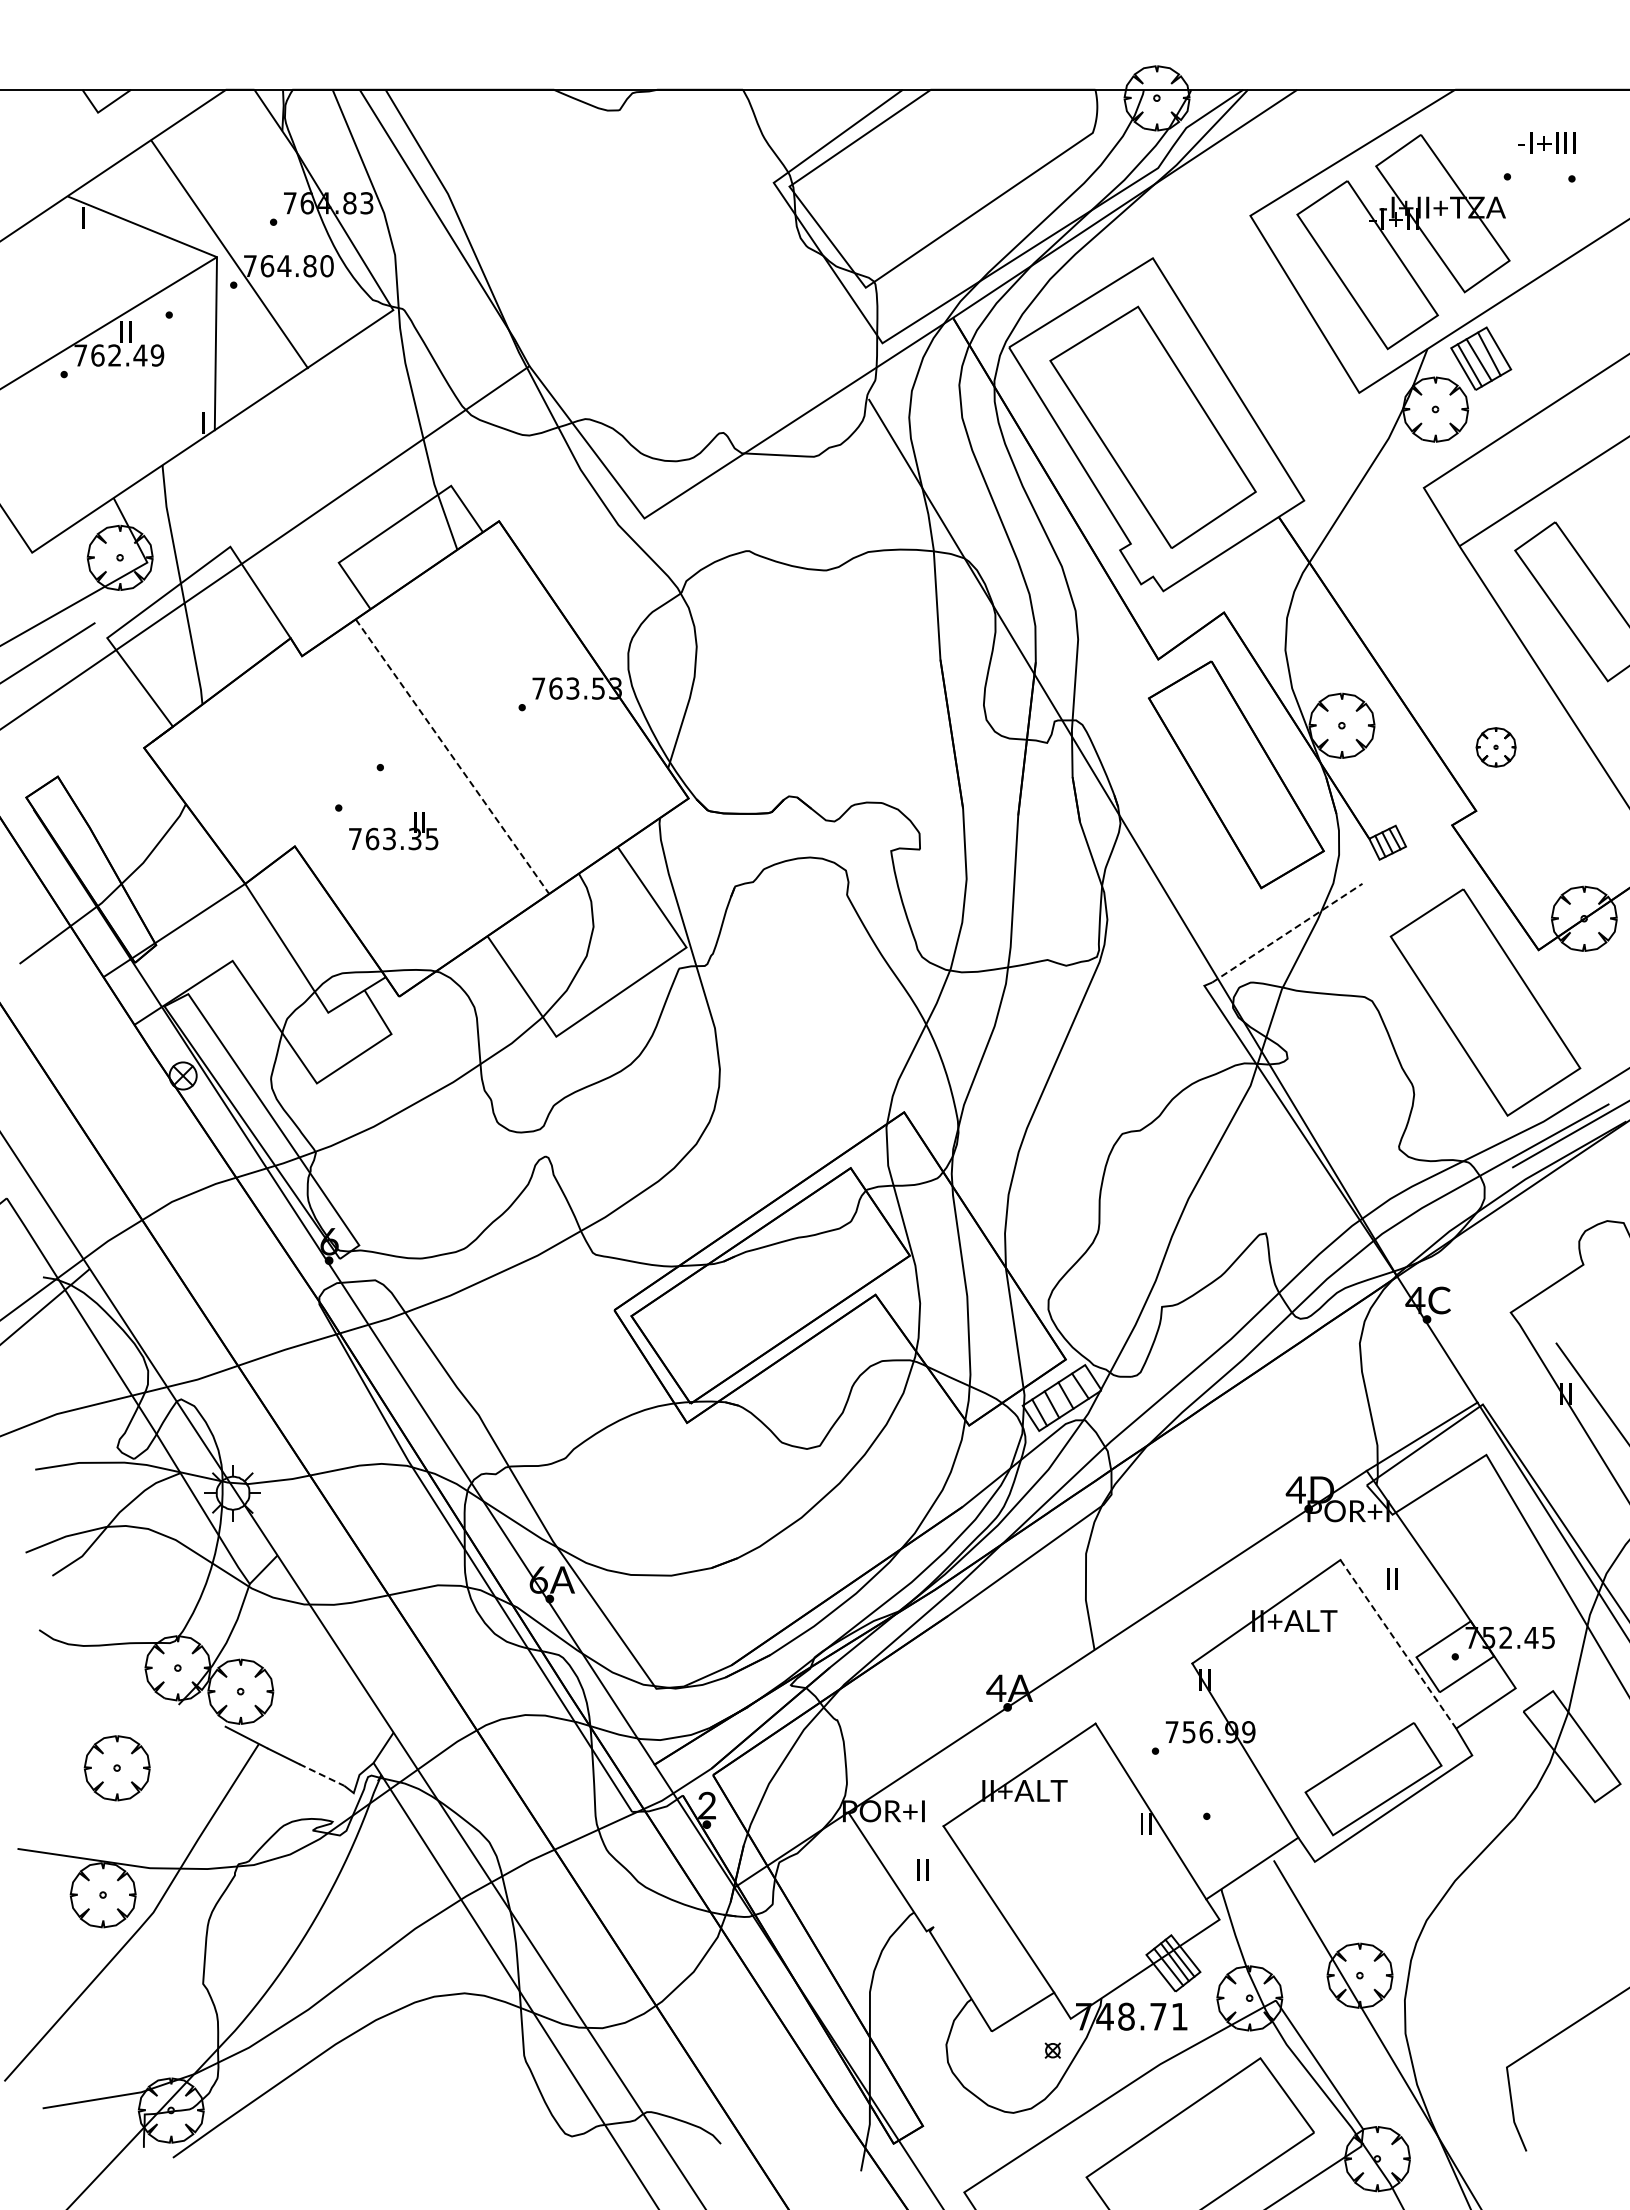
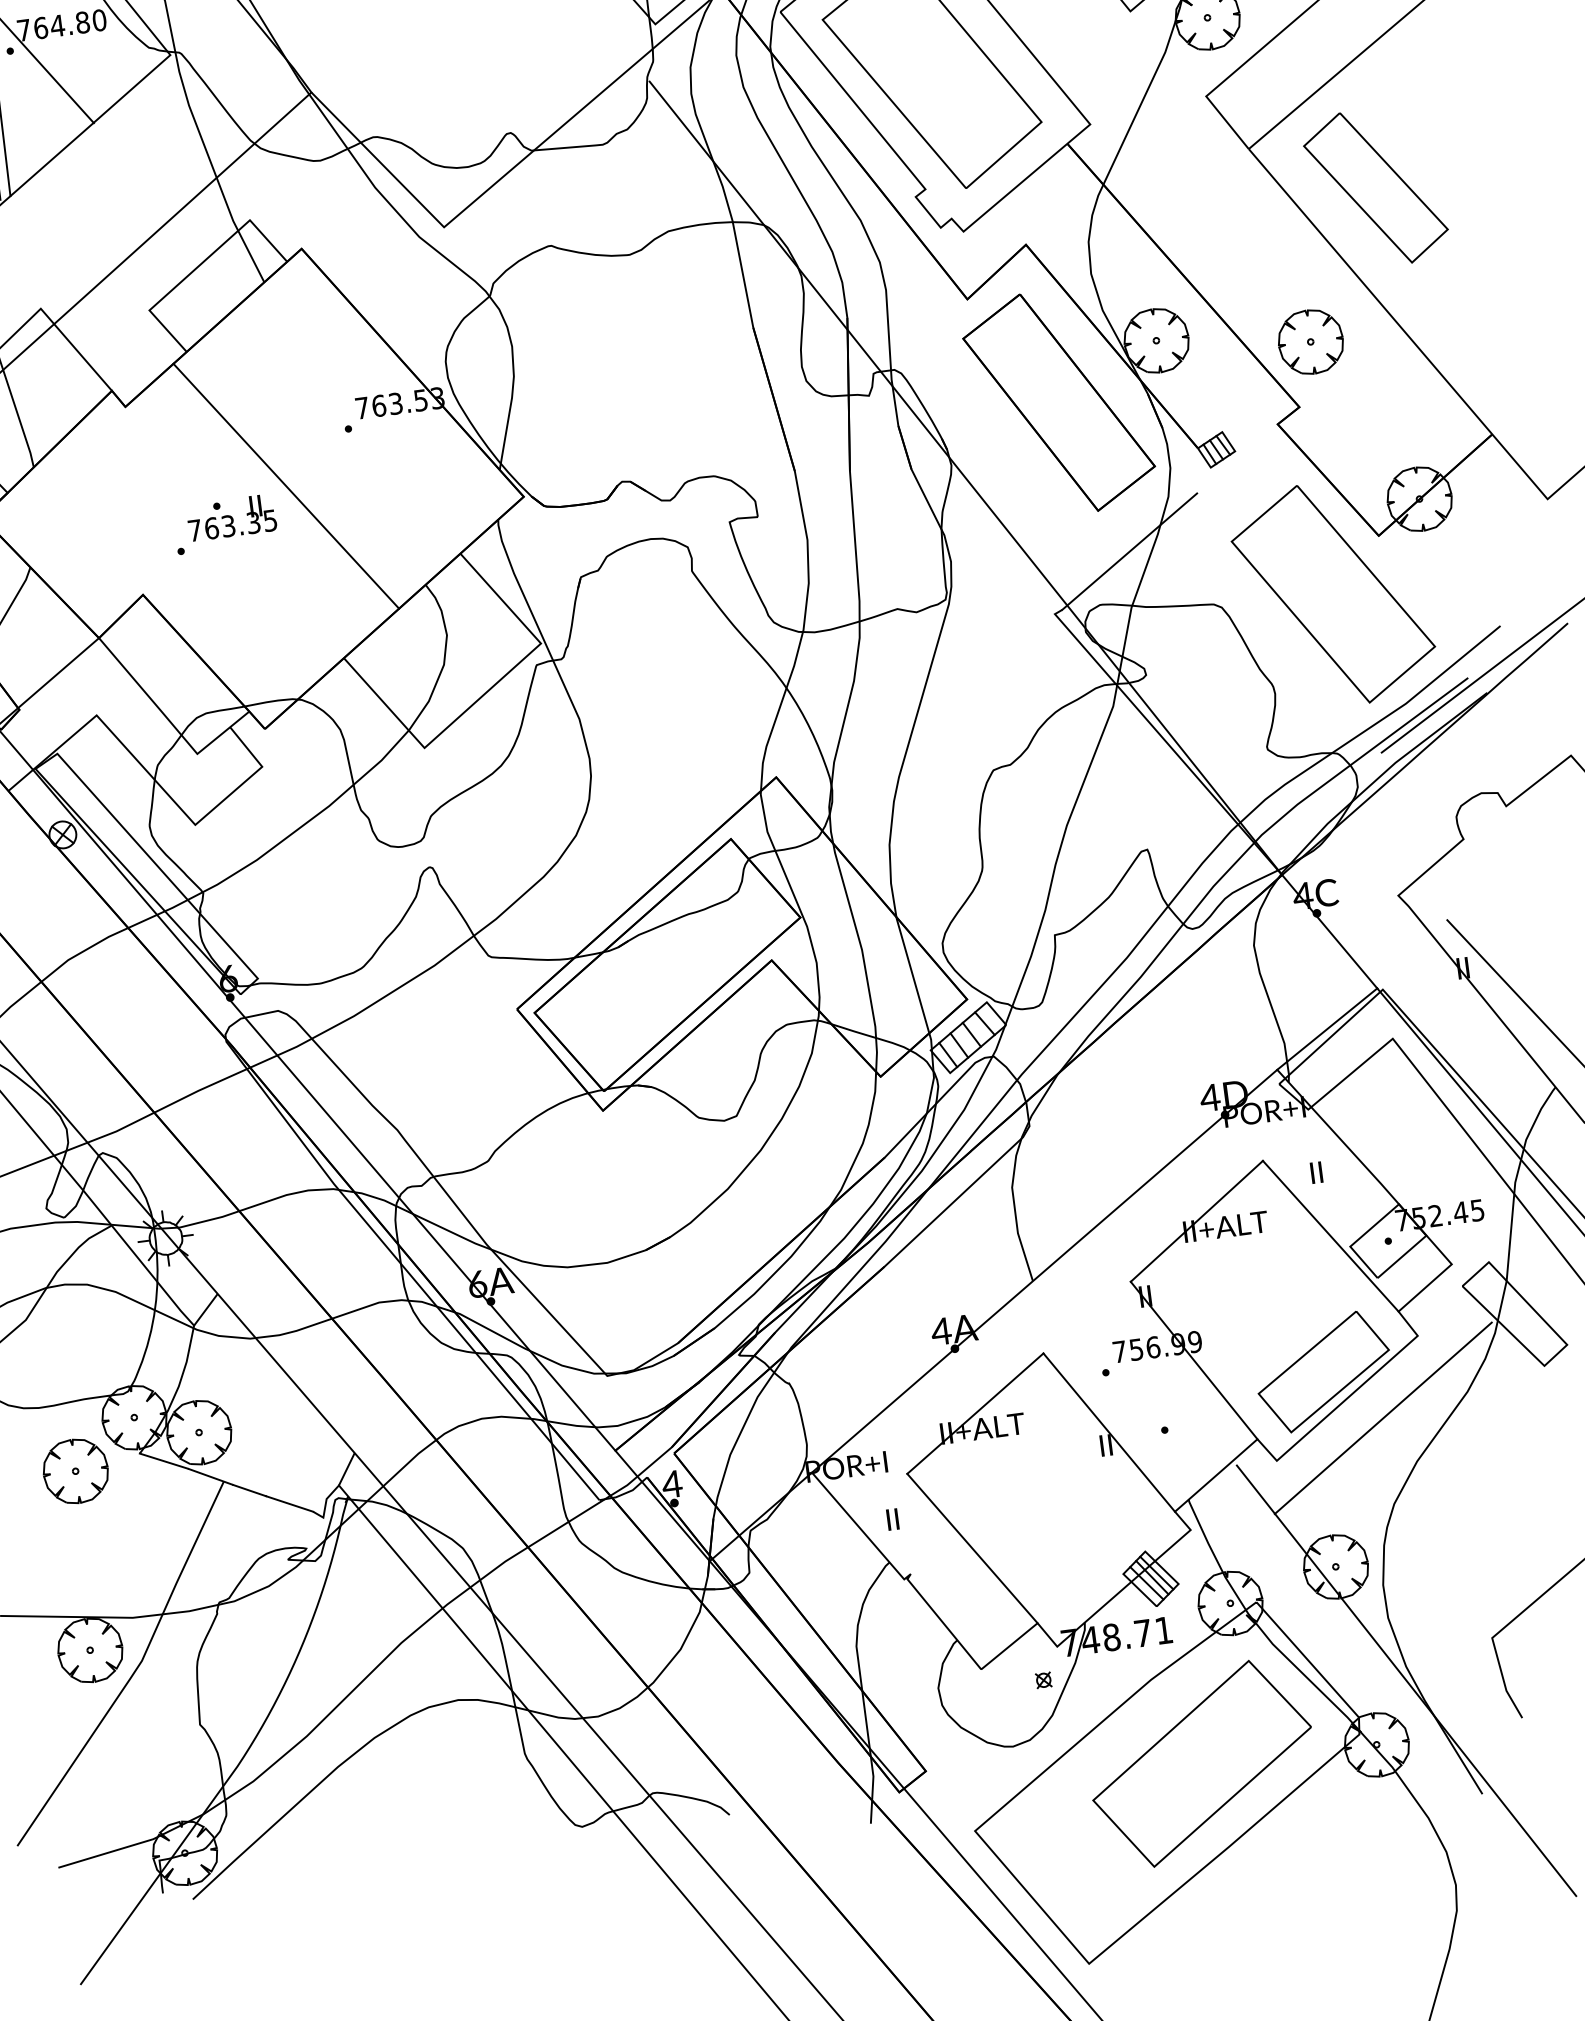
part: (1495, 747) -> (1310, 342), size x1.67
line: (452, 756) -> (286, 486), dashed -> solid
text: (393, 831) -> (231, 518), moved
line: (1287, 933) -> (1129, 551), dashed -> solid
line: (1398, 1644) -> (1330, 1236), dashed -> solid
line: (201, 1715) -> (163, 1461), added
part: (116, 1768) -> (75, 1471), moved
line: (322, 1775) -> (290, 1504), dashed -> solid
text: (706, 1805) -> (671, 1484), 2 -> 4
line: (1426, 1832) -> (1382, 1417), added

